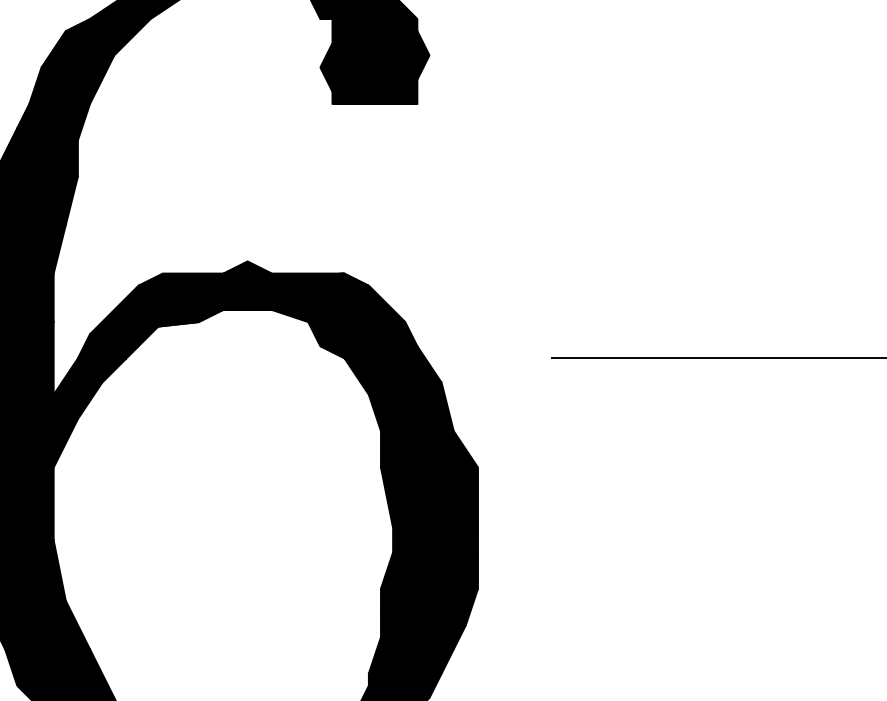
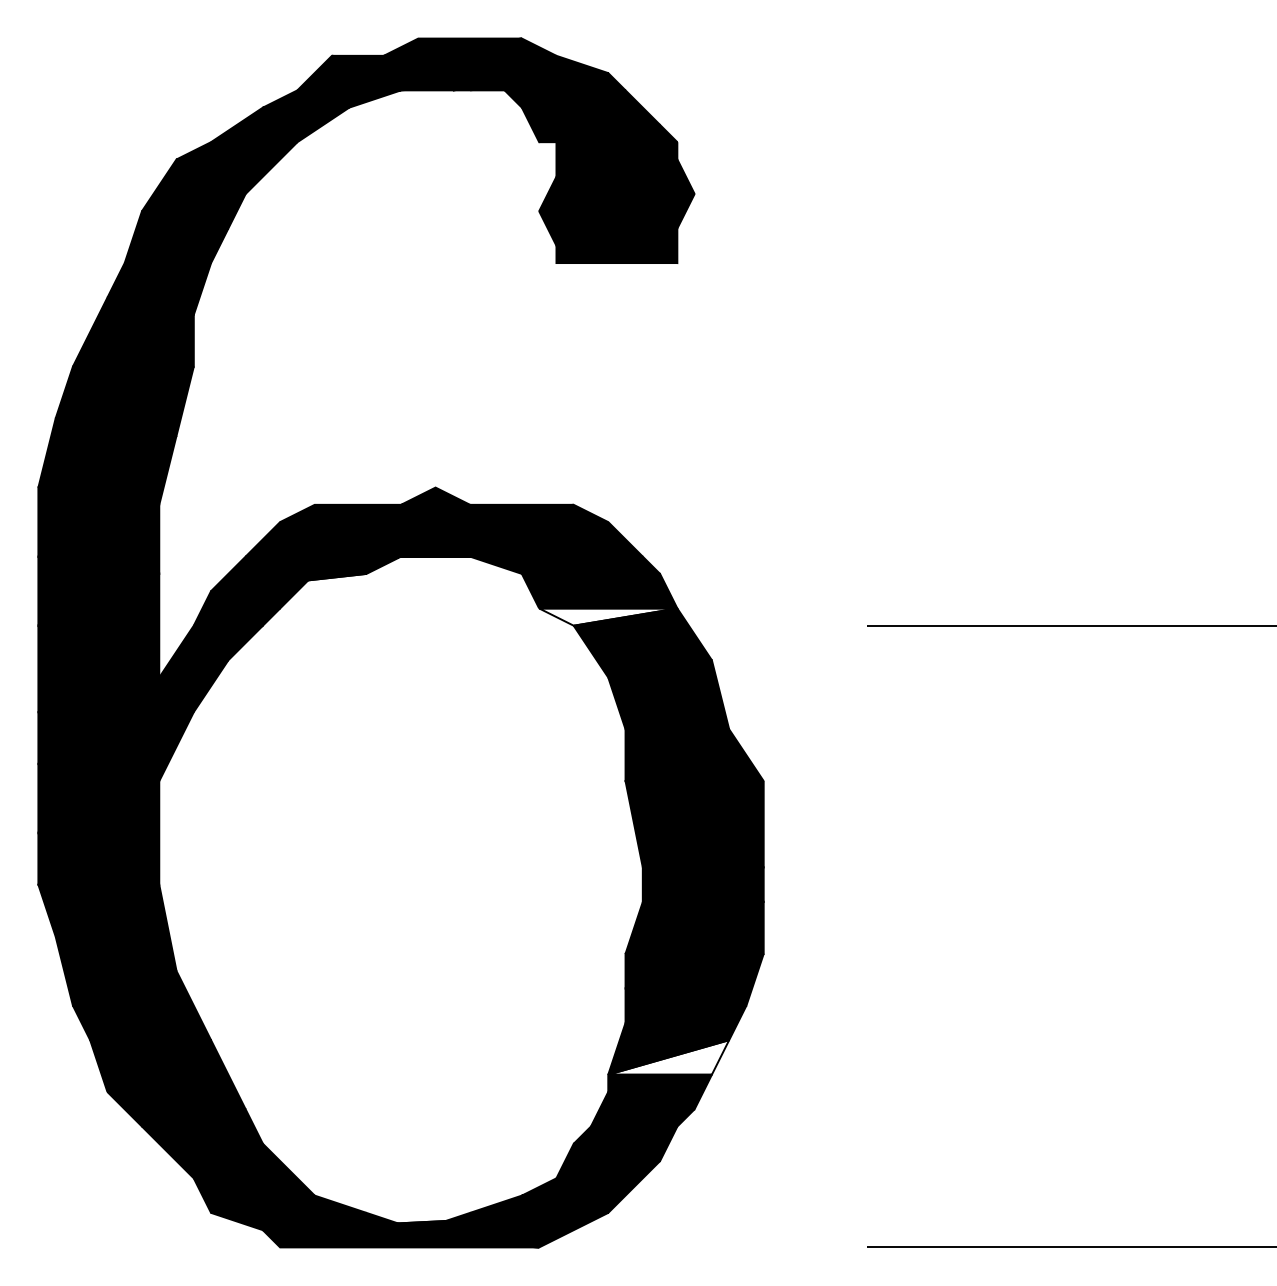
fill: (369, 351) -> (608, 616), removed
fill: (411, 661) -> (668, 1057), removed

